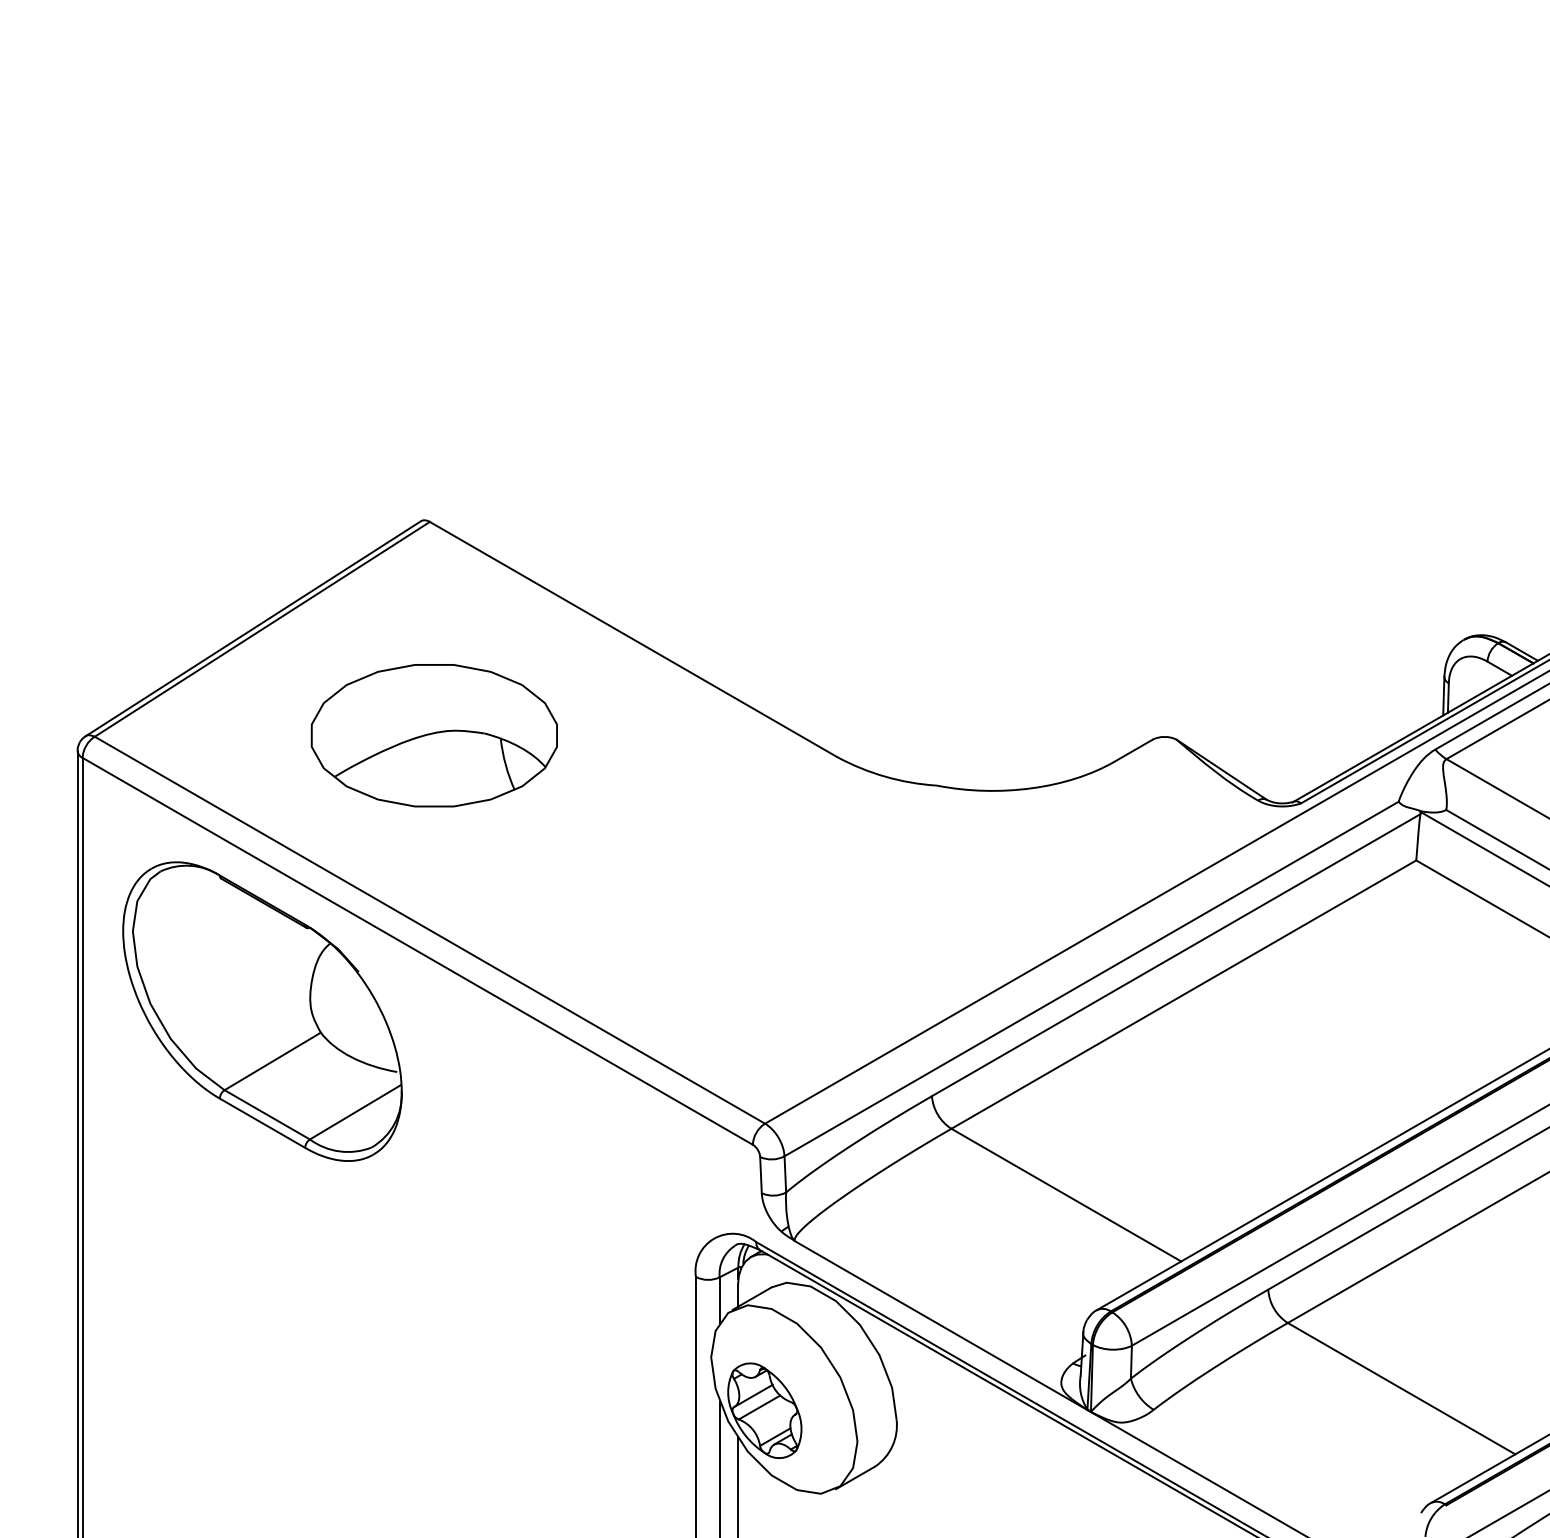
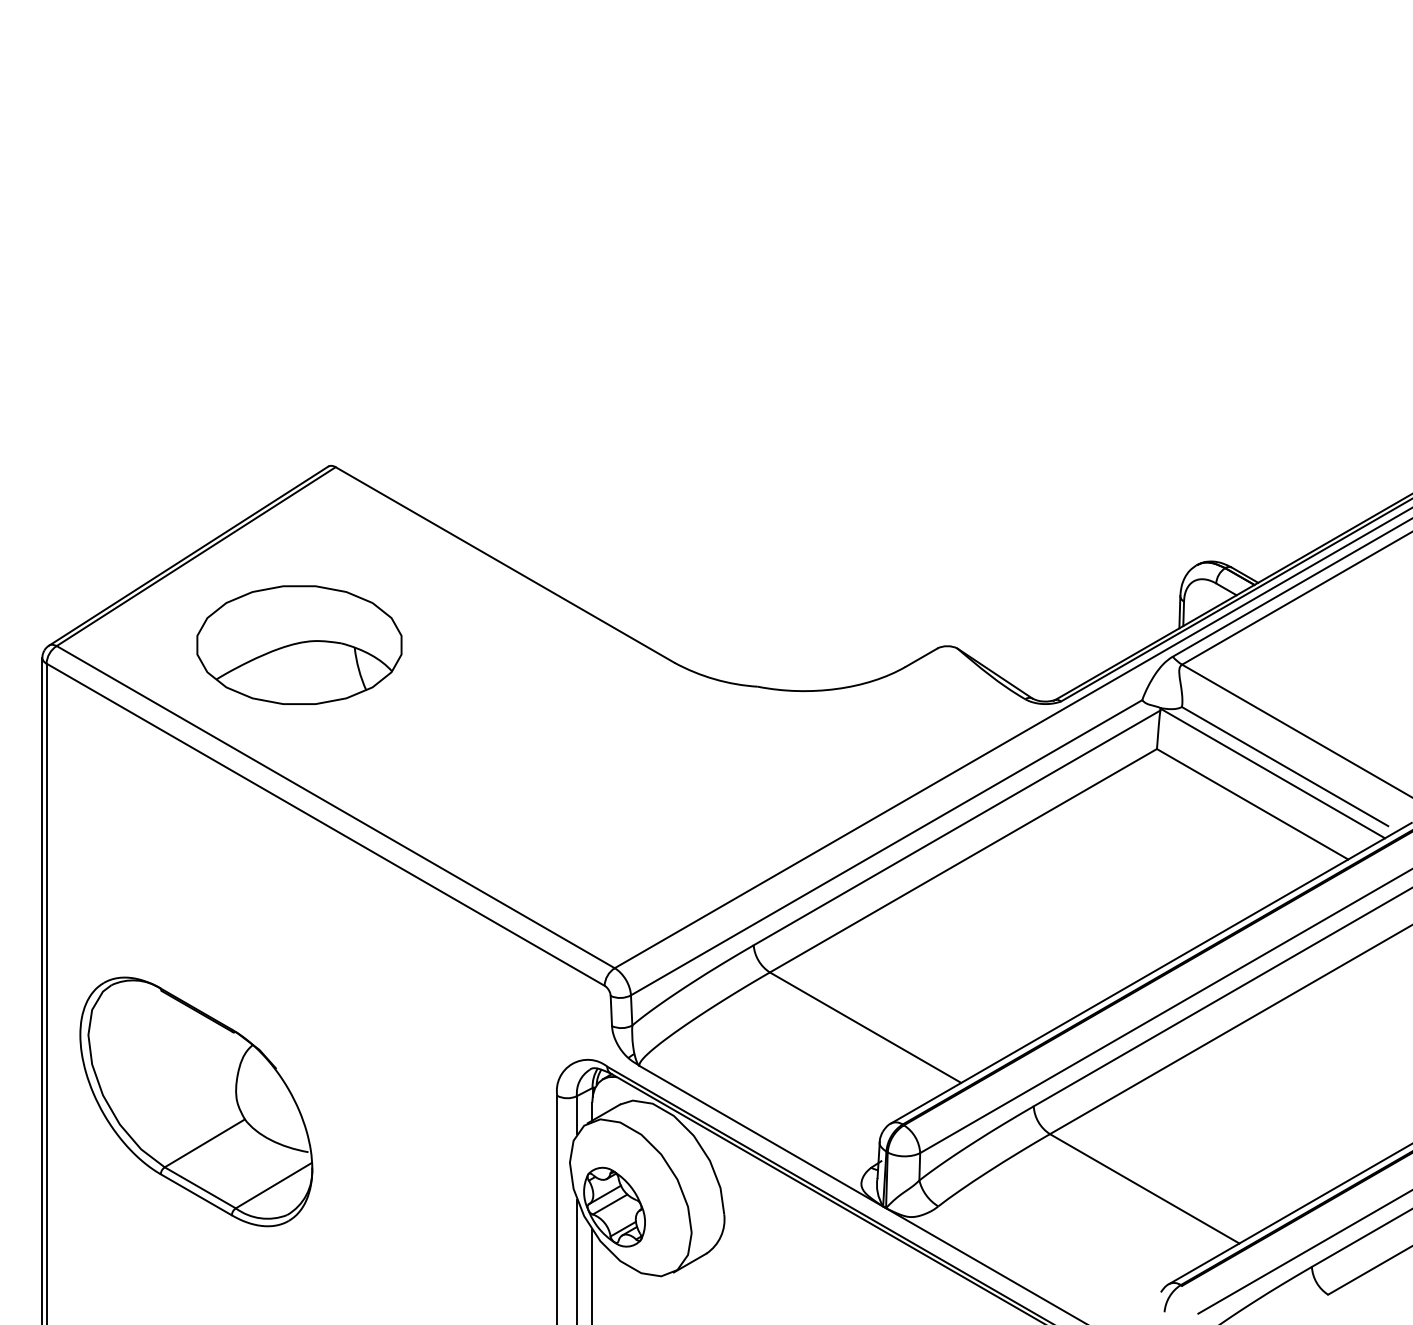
part: (434, 734) -> (299, 644), moved
part: (262, 1011) -> (196, 1101), moved

